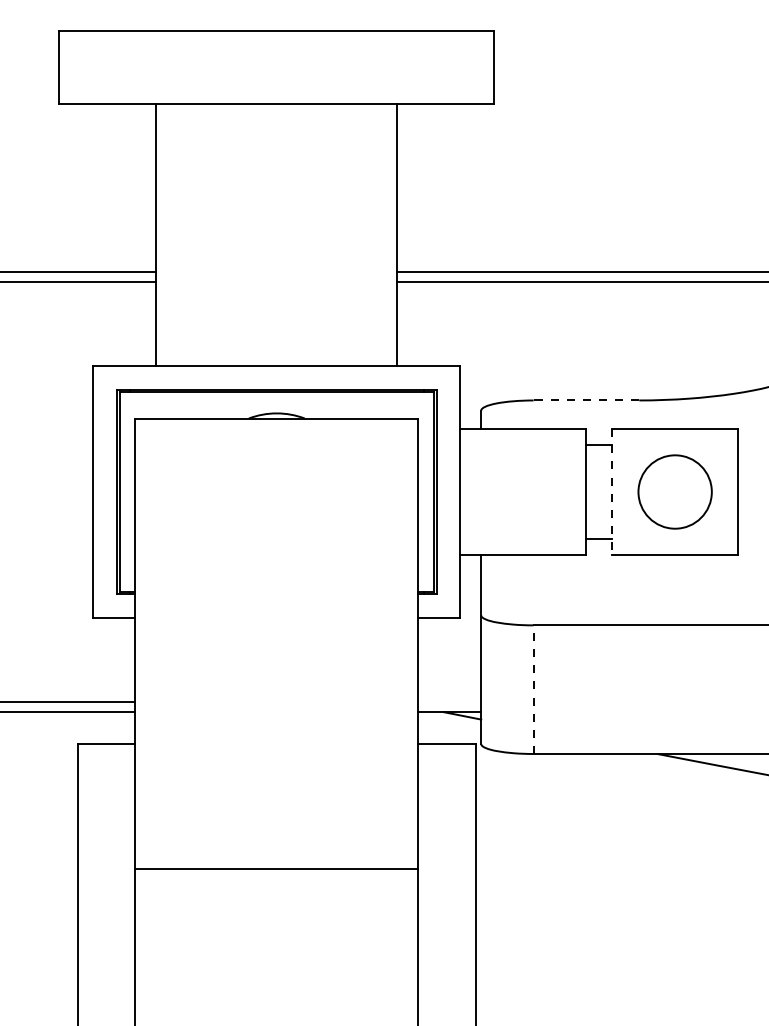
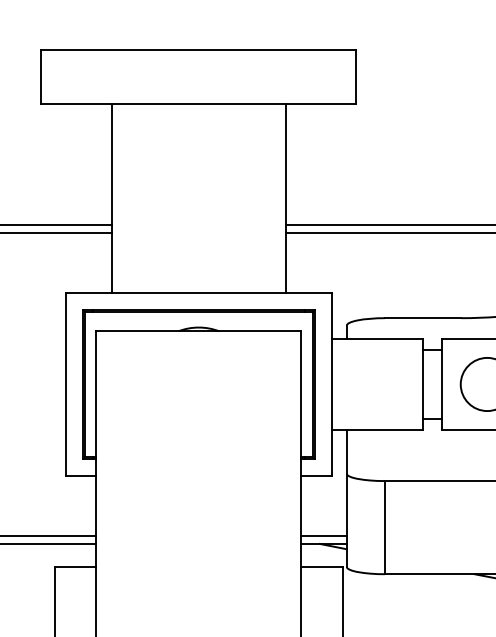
line: (586, 400) -> (423, 318), dashed -> solid
line: (612, 492) -> (441, 384), dashed -> solid
line: (533, 689) -> (384, 527), dashed -> solid
line: (449, 701) -> (323, 536), added

